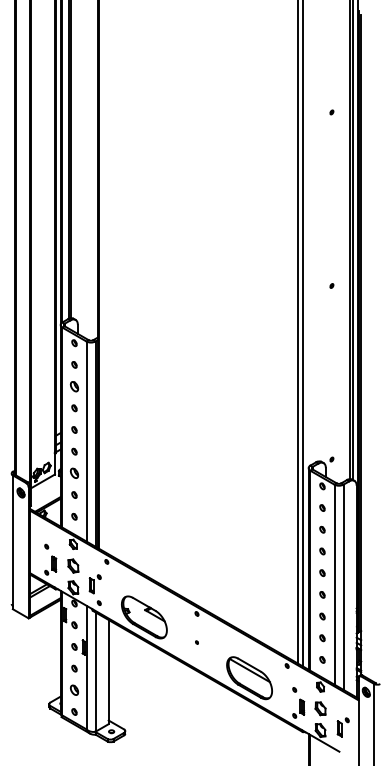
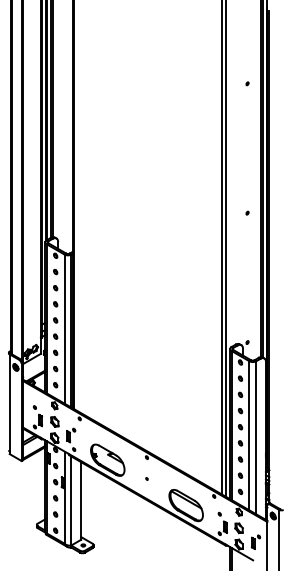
part: (74, 386) -> (55, 288), size x0.62
part: (74, 473) -> (55, 352), size x0.62
part: (74, 690) -> (55, 514), size x0.62

